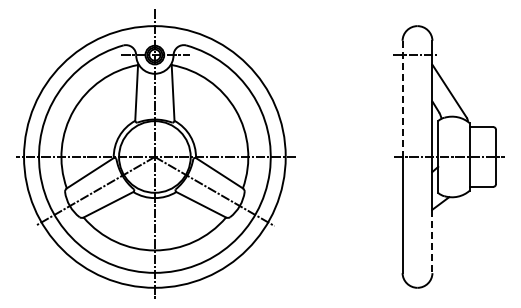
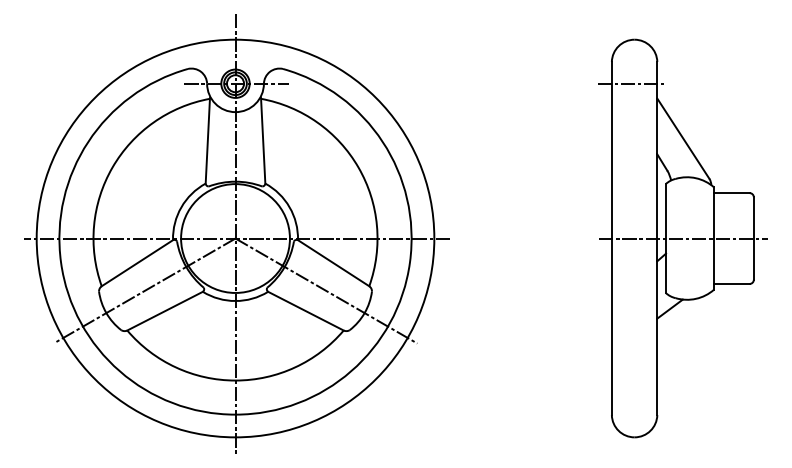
line: (402, 99) -> (611, 151), dashed -> solid
line: (432, 241) -> (657, 366), dashed -> solid

